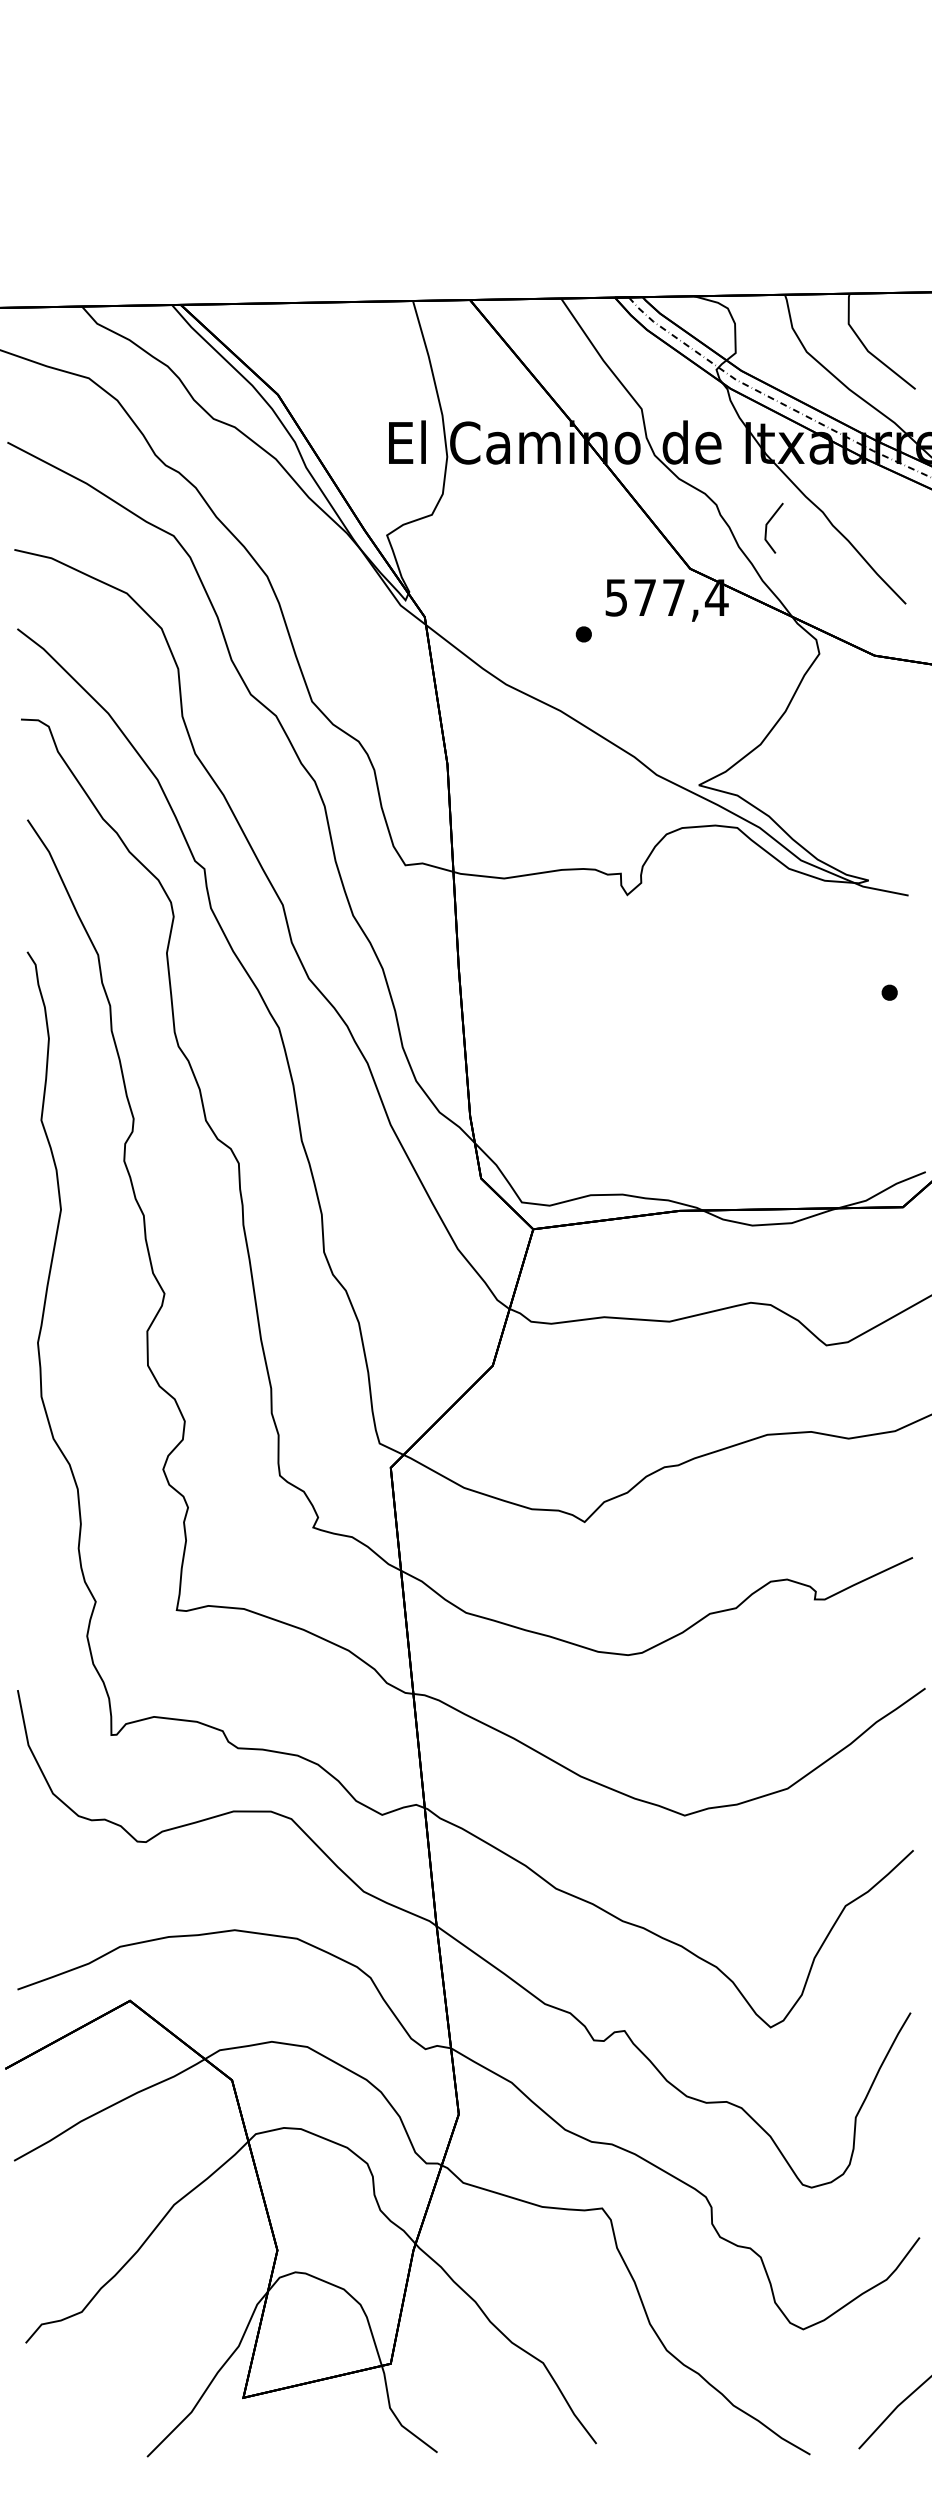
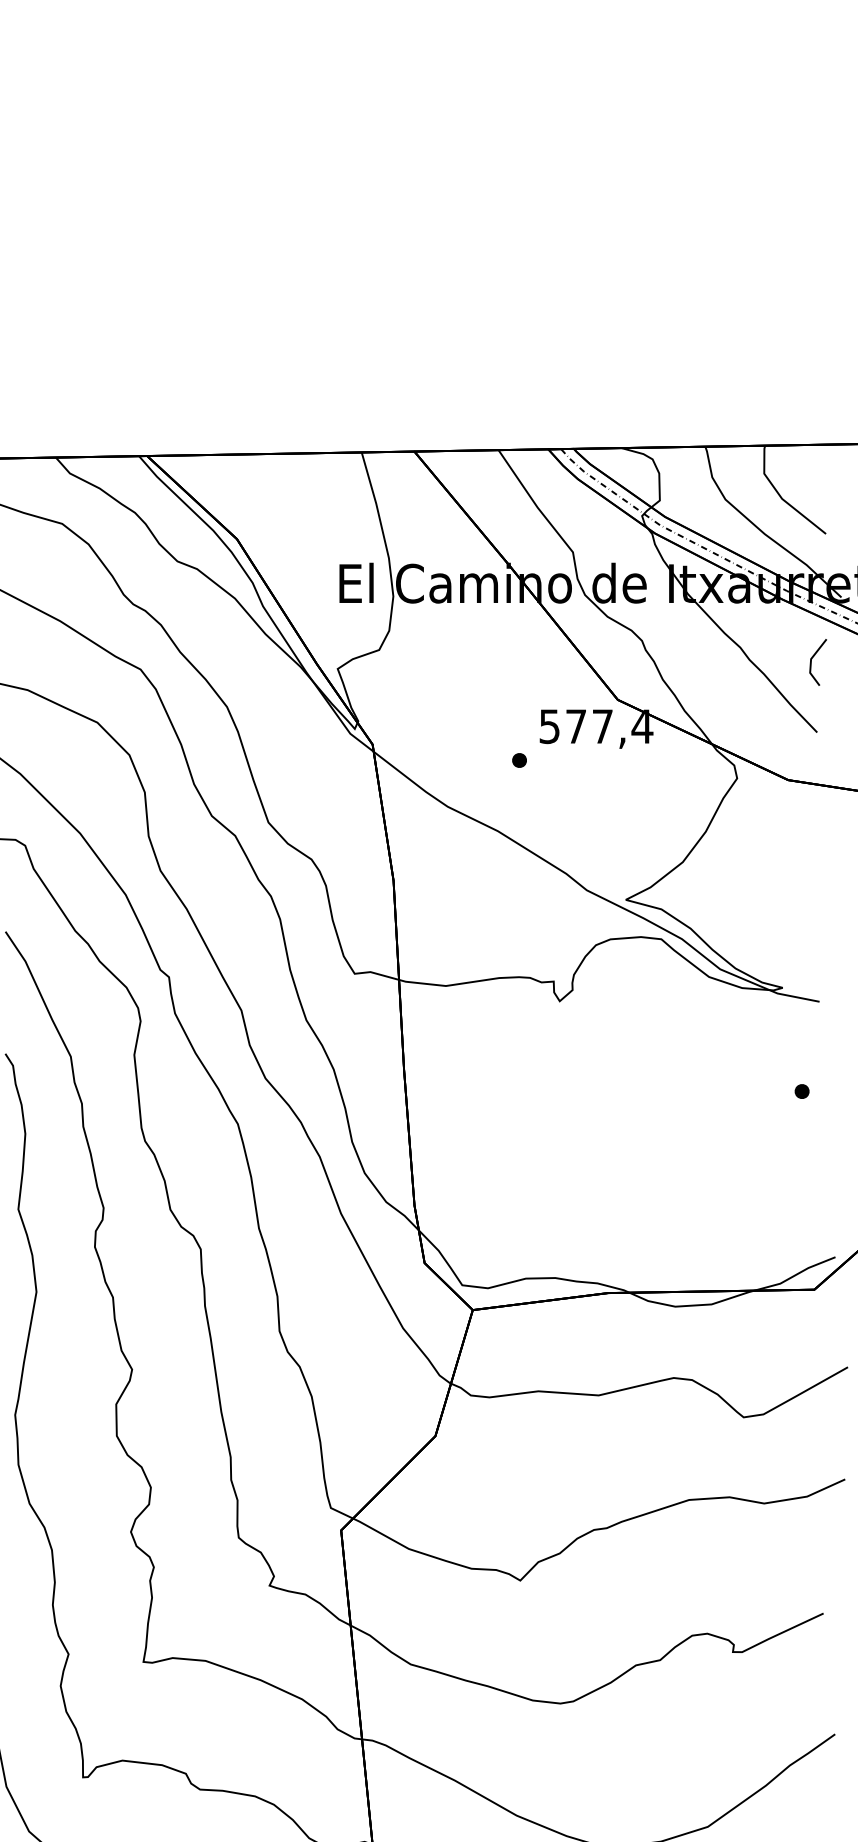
line: (767, 527) -> (812, 661), moved

